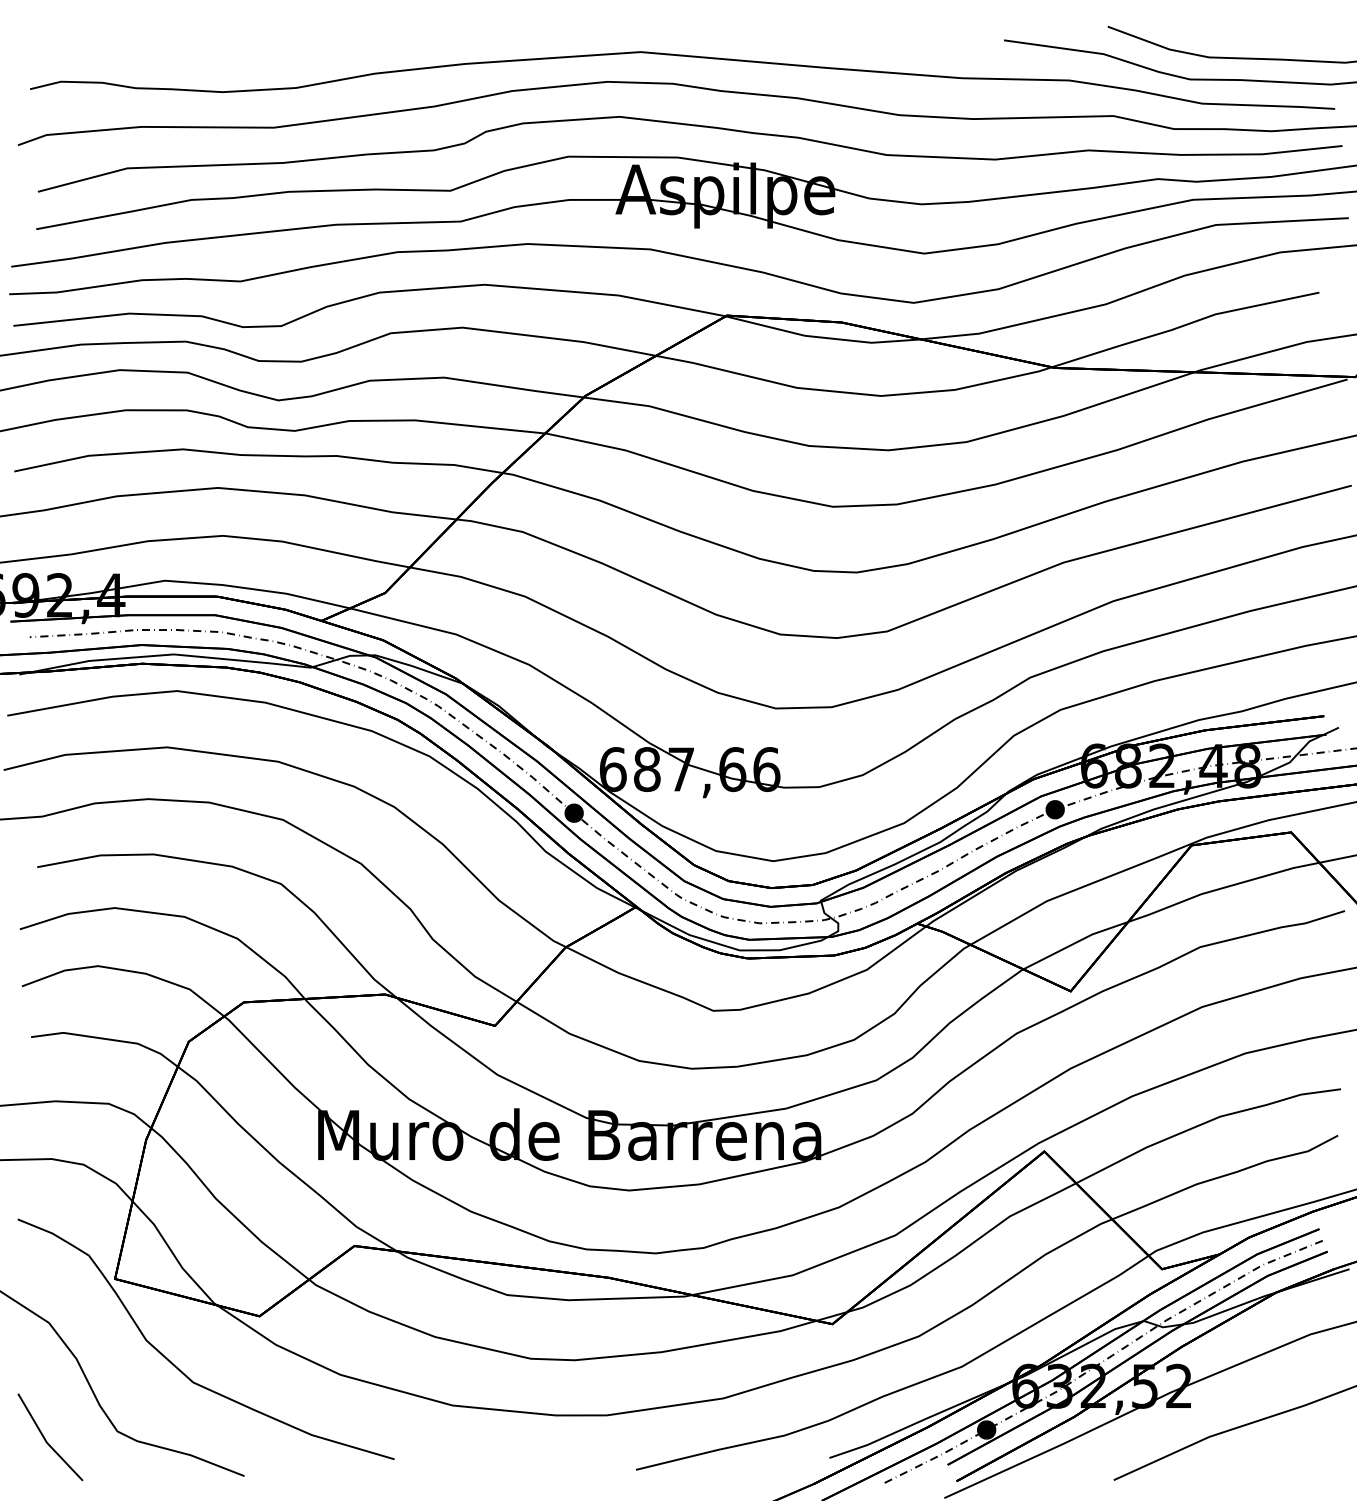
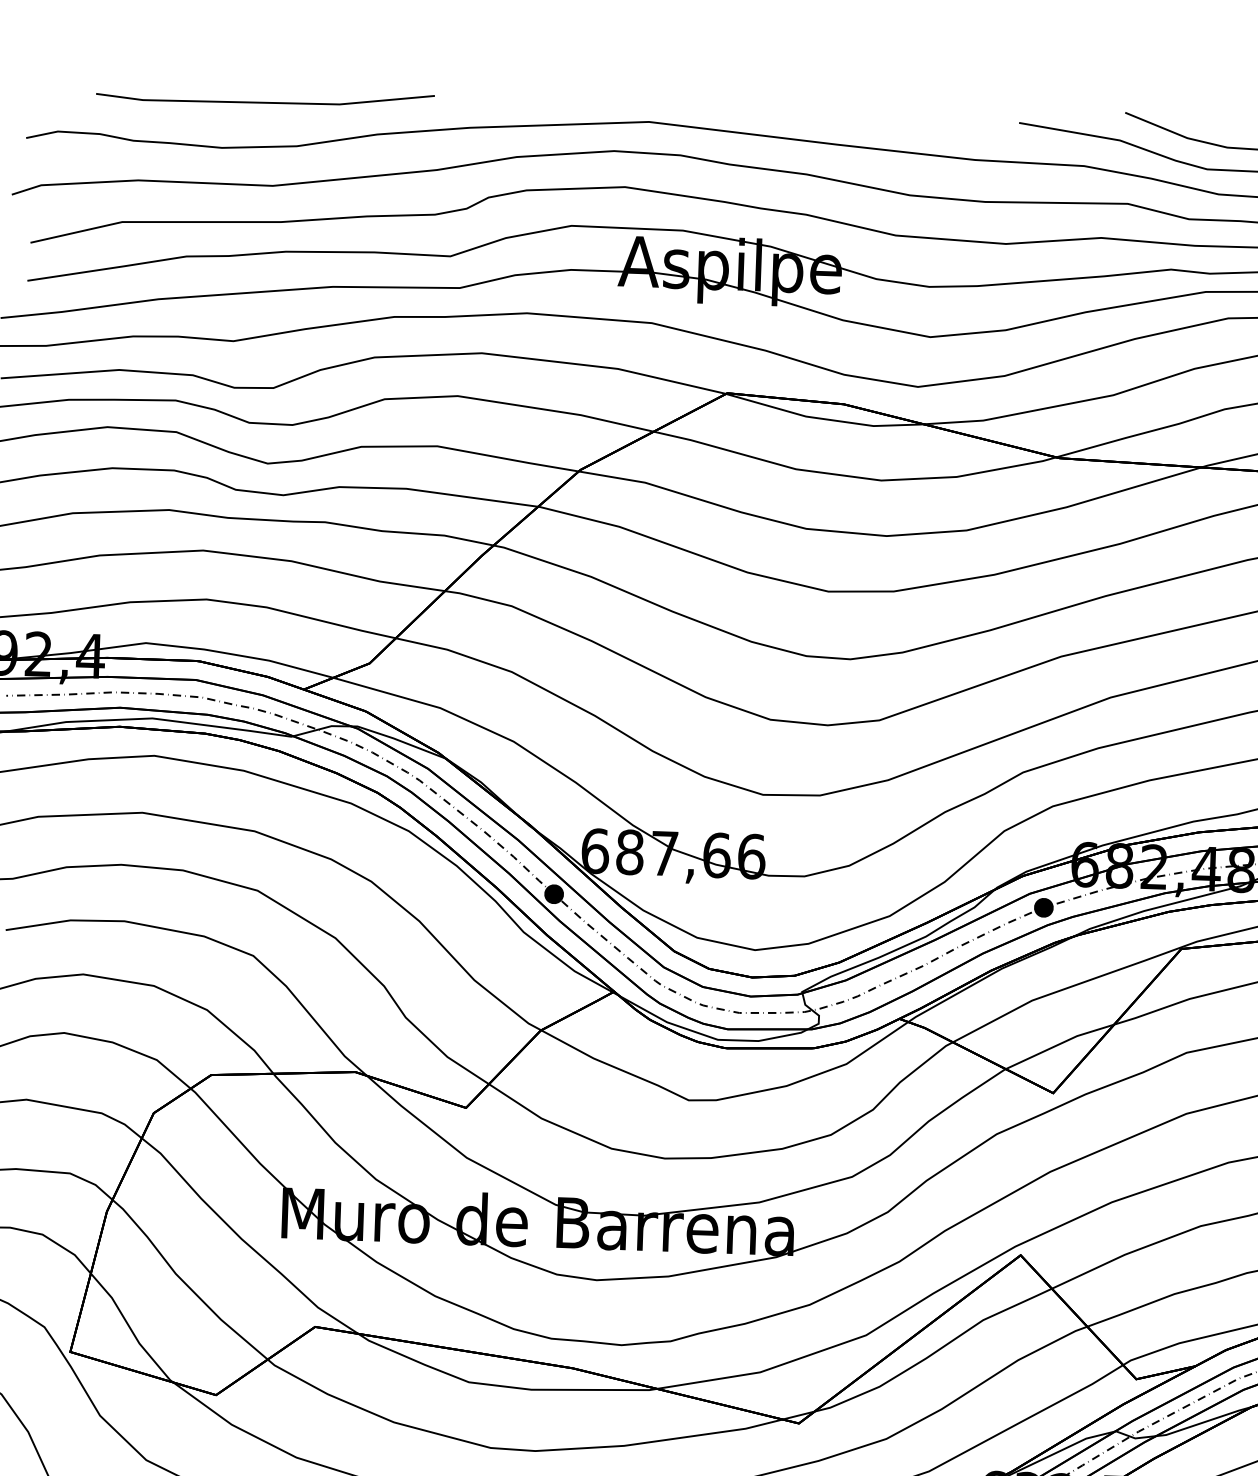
line: (263, 45) -> (265, 101), added

